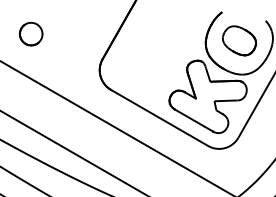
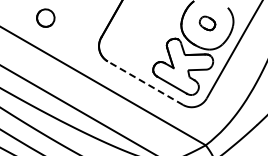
part: (239, 41) -> (207, 23), size x0.6
line: (159, 118) -> (145, 83), solid -> dashed

